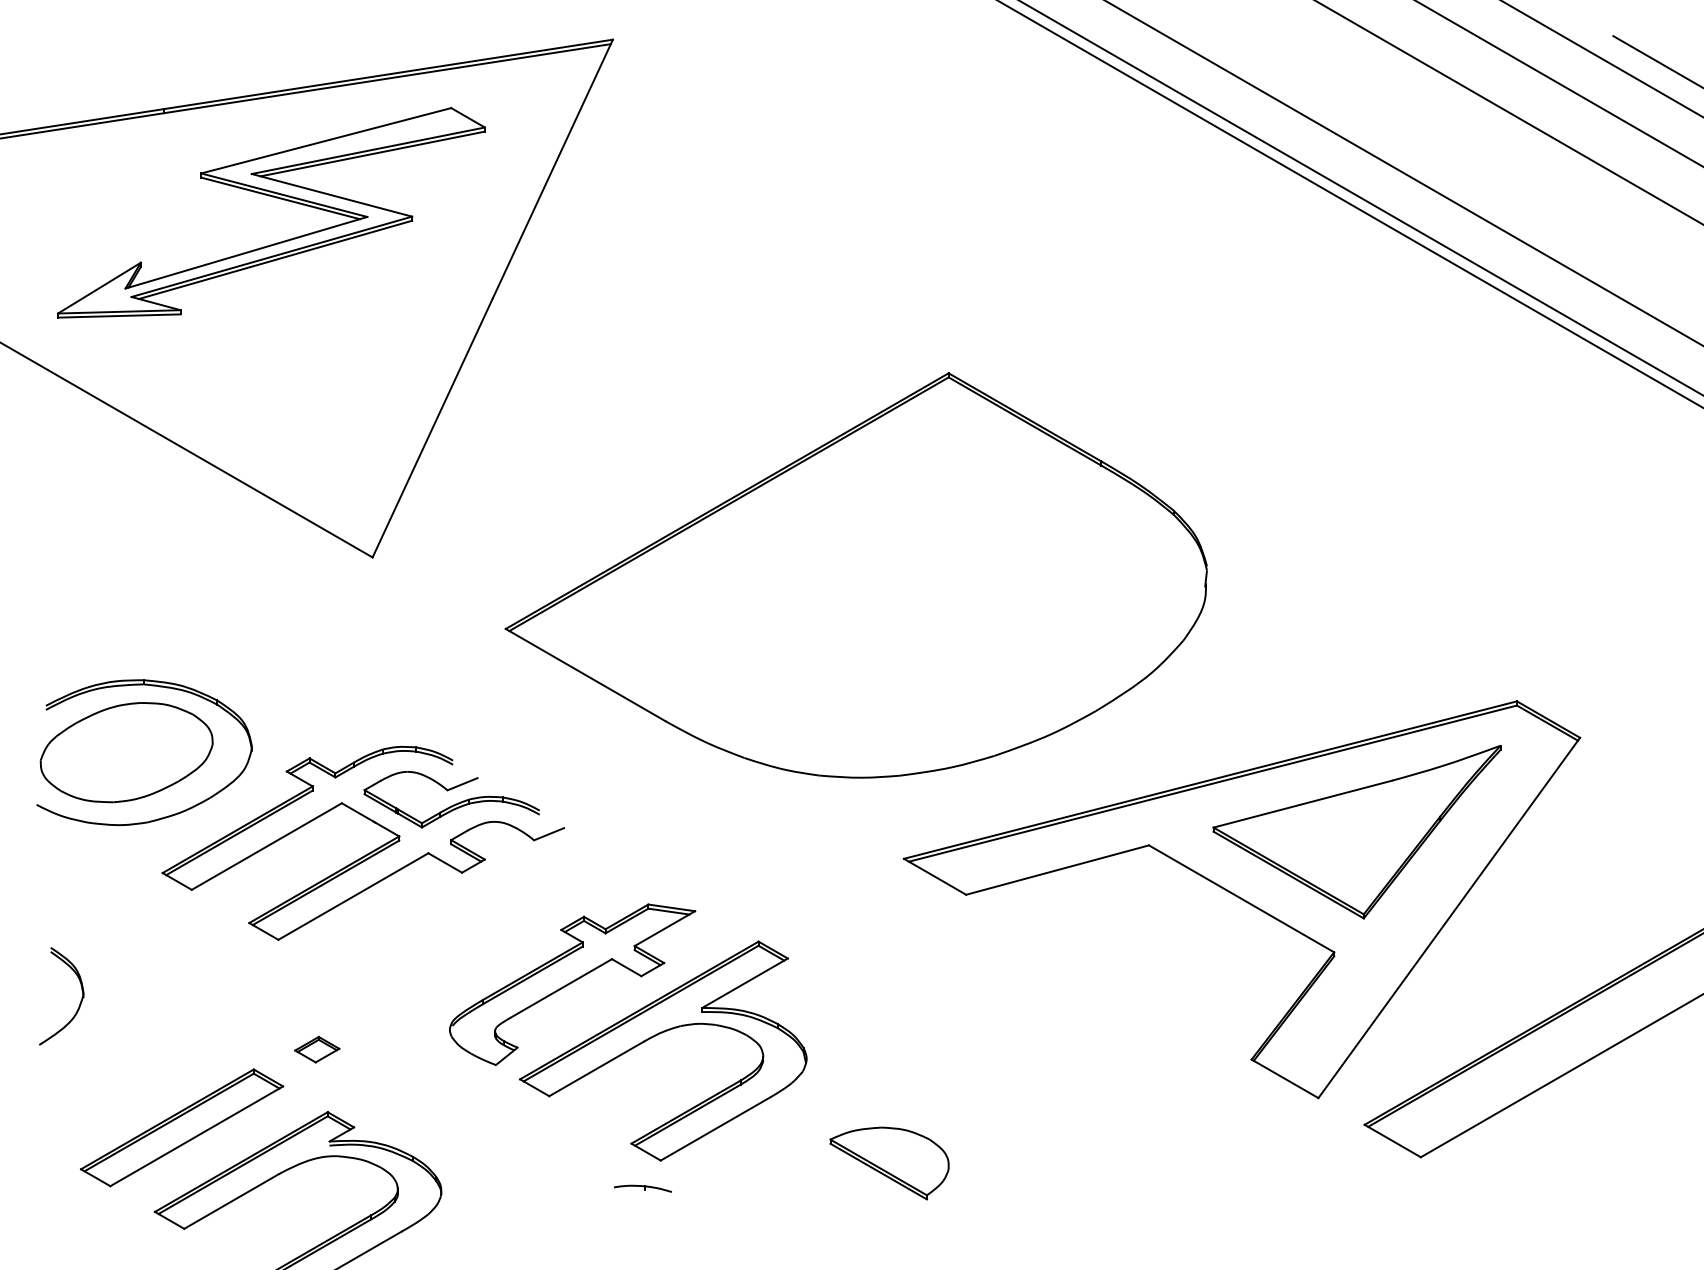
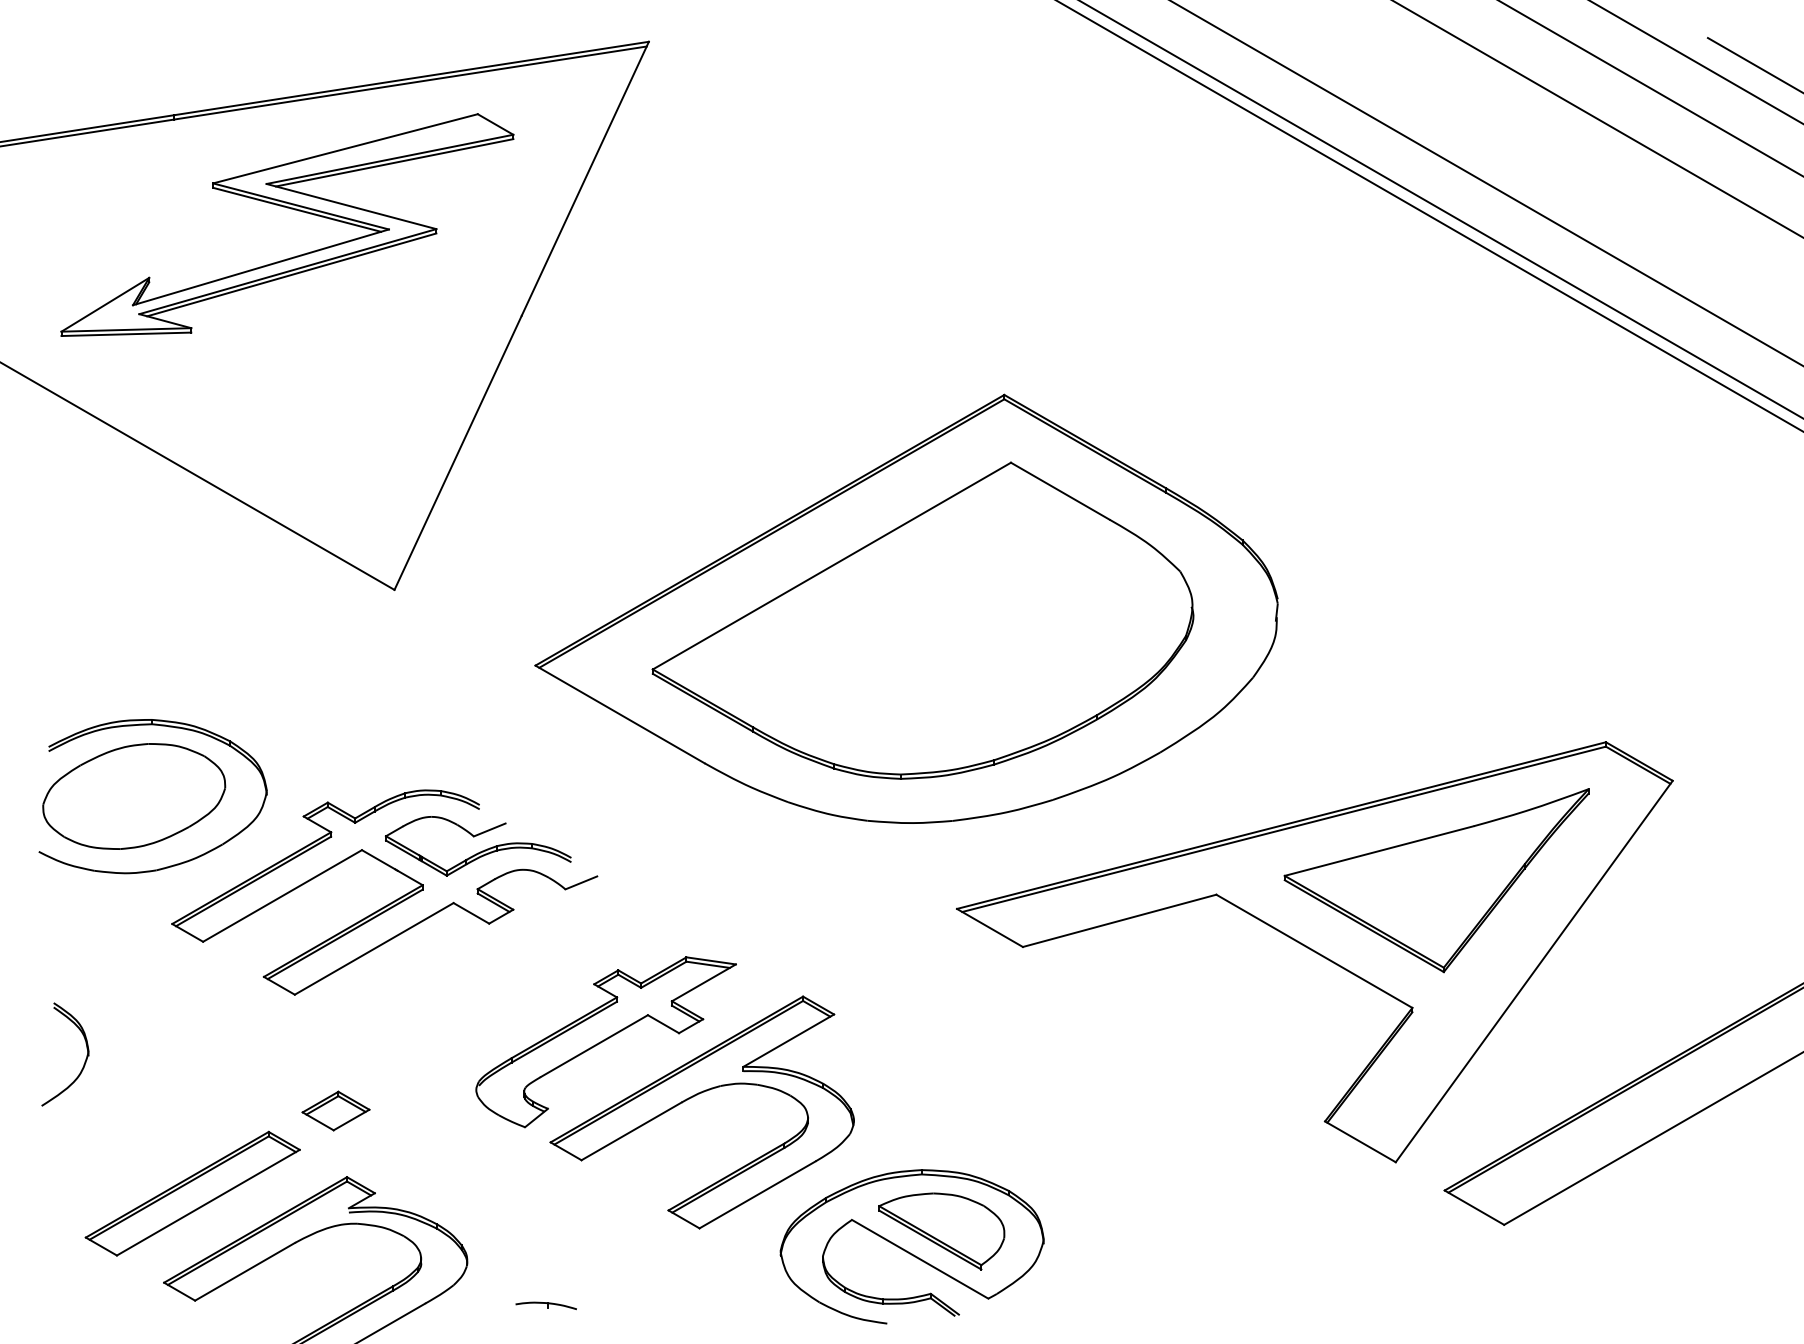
part: (871, 586) -> (922, 620), added
part: (316, 1049) -> (335, 1110), size x1.43
part: (861, 1177) -> (912, 1246), added
part: (642, 1188) -> (545, 1305), moved

